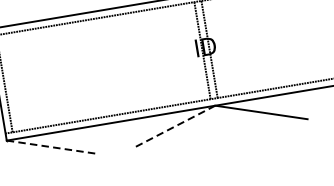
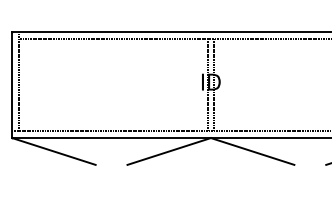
line: (174, 127) -> (169, 151), dashed -> solid
line: (52, 147) -> (53, 151), dashed -> solid

